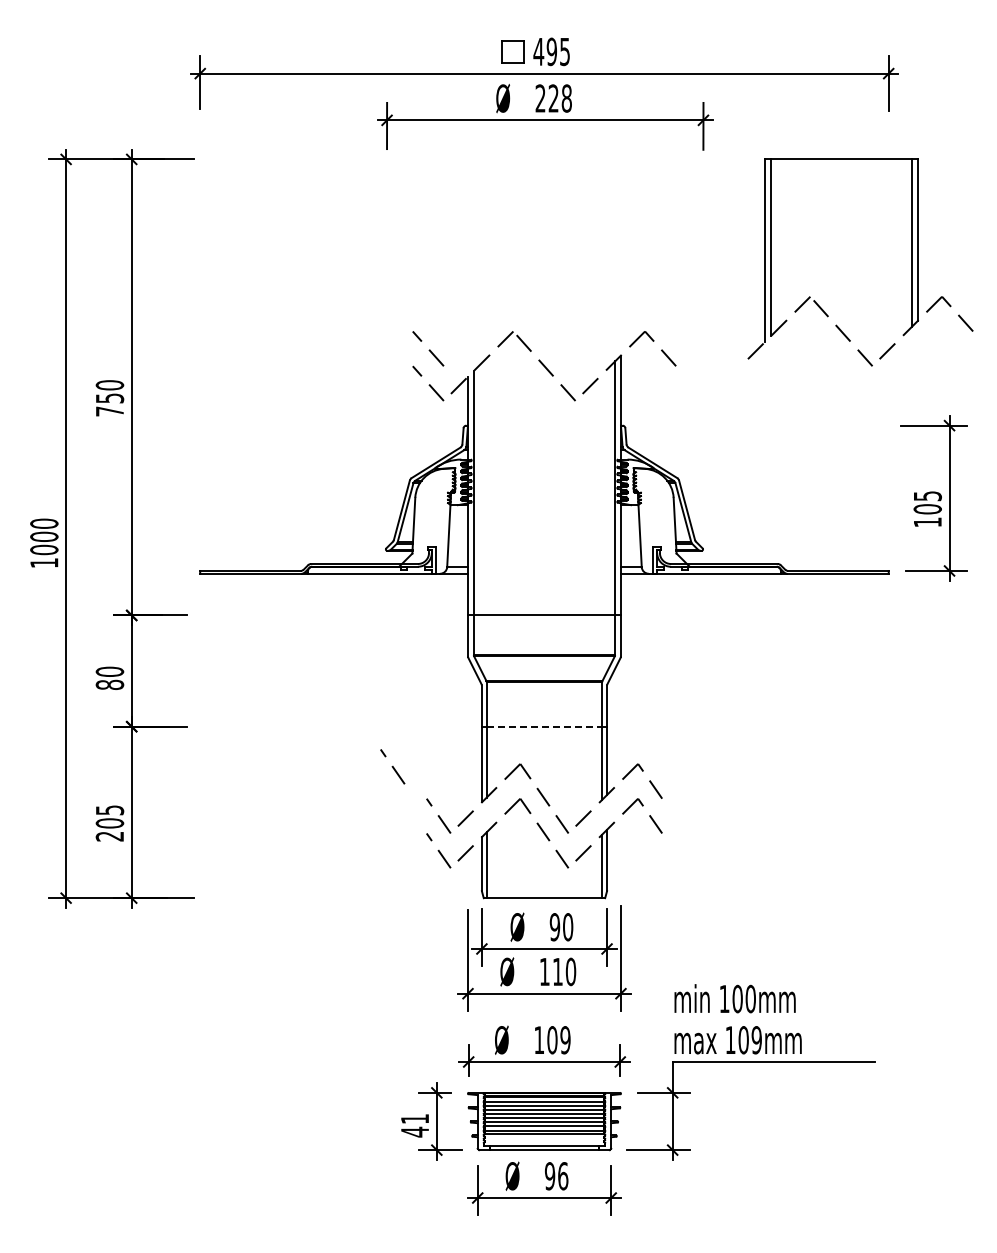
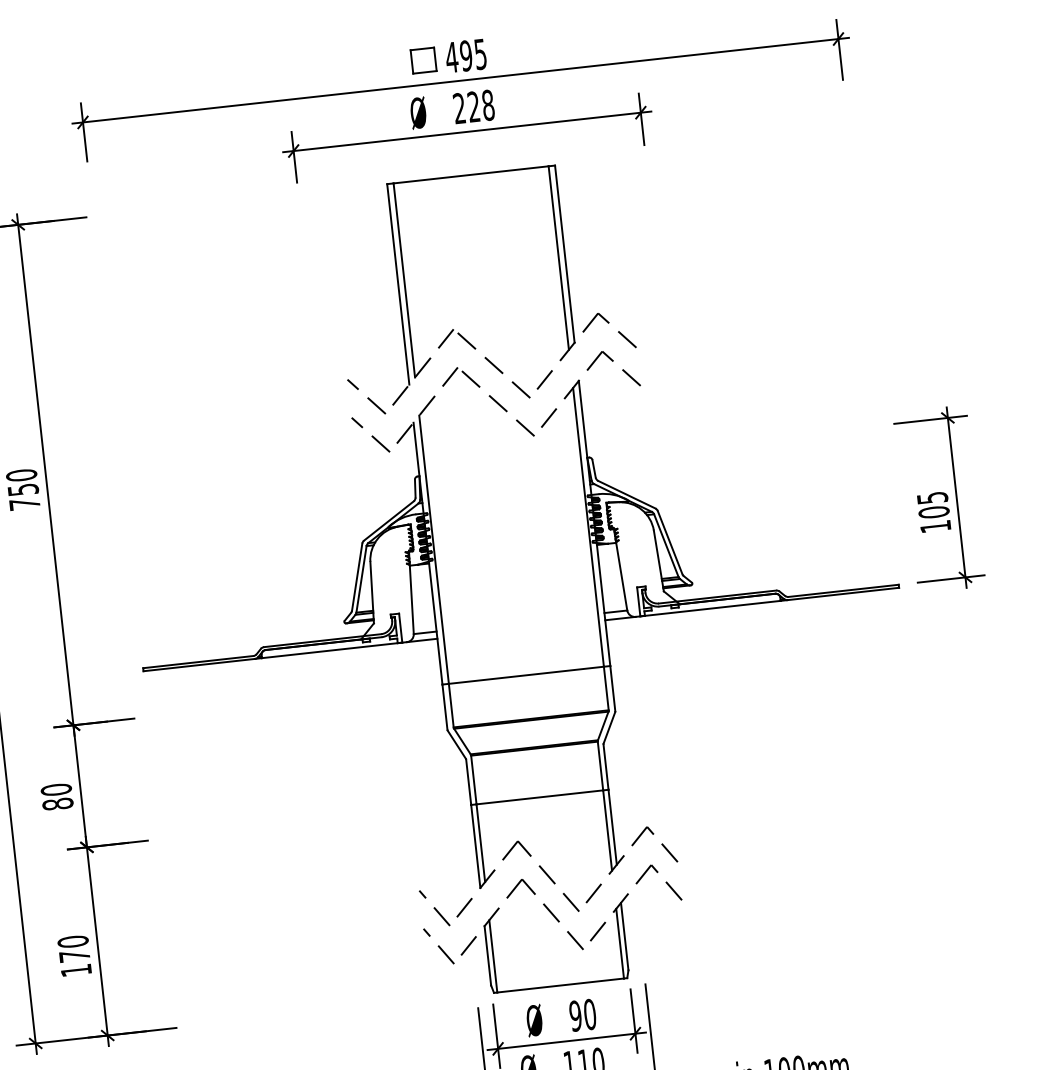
part: (911, 262) -> (560, 279), moved
line: (544, 726) -> (539, 797), dashed -> solid
line: (392, 766) -> (377, 859), removed
text: (109, 823) -> (74, 956), 205 -> 170

